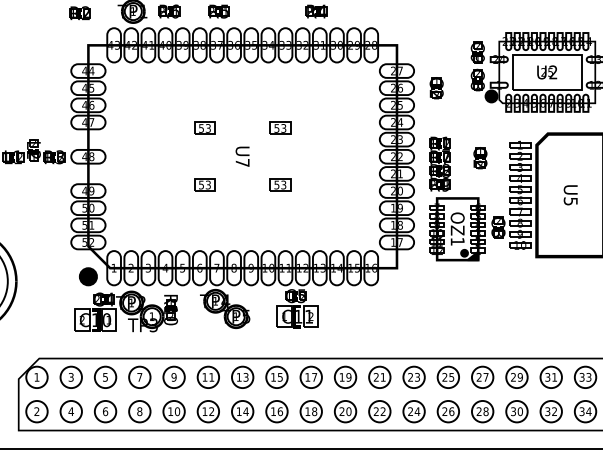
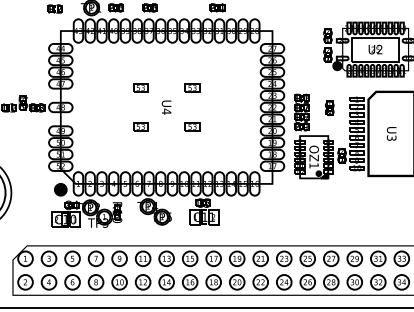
part: (436, 86) -> (299, 59), removed
text: (242, 162) -> (166, 111), U7 -> U4
text: (571, 200) -> (392, 137), U5 -> U3

